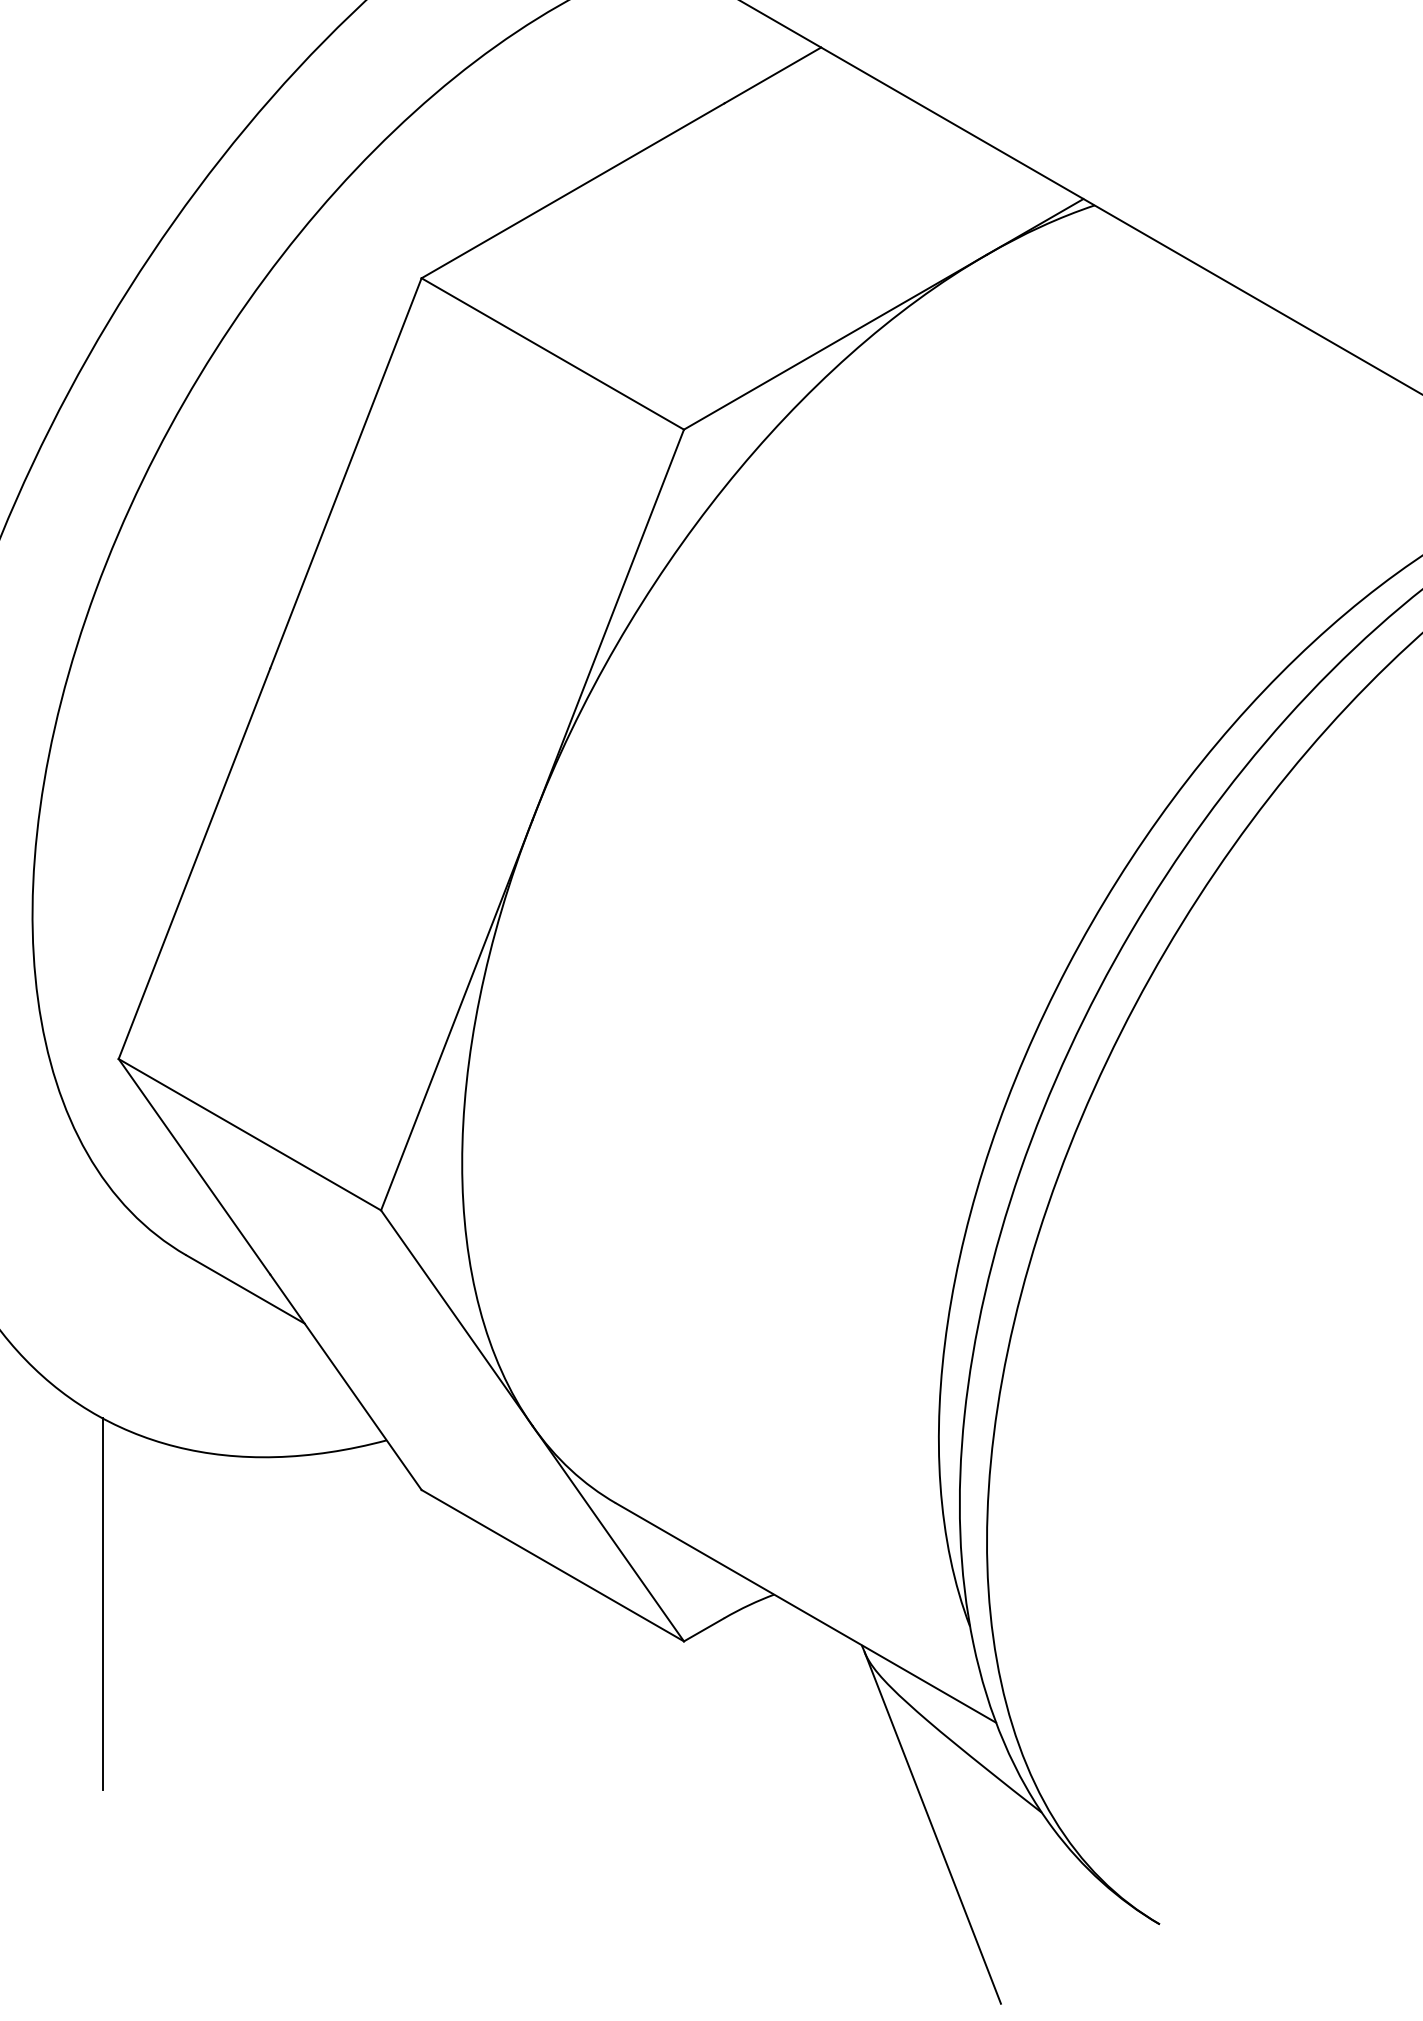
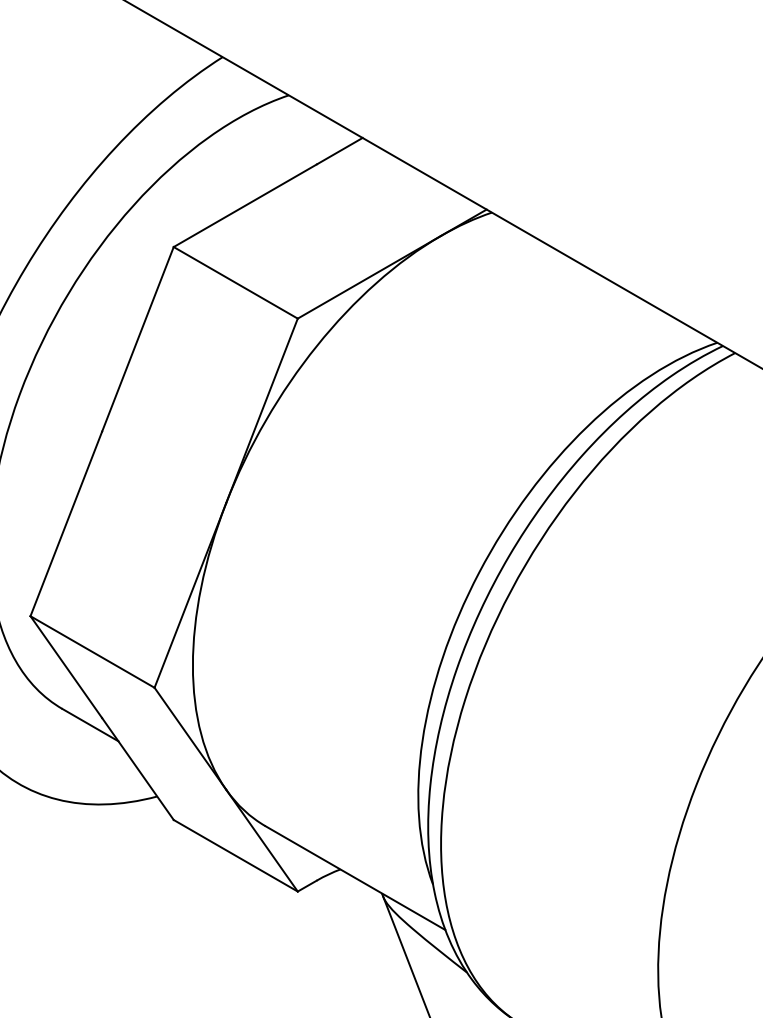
line: (101, 1605) -> (22, 874), removed

